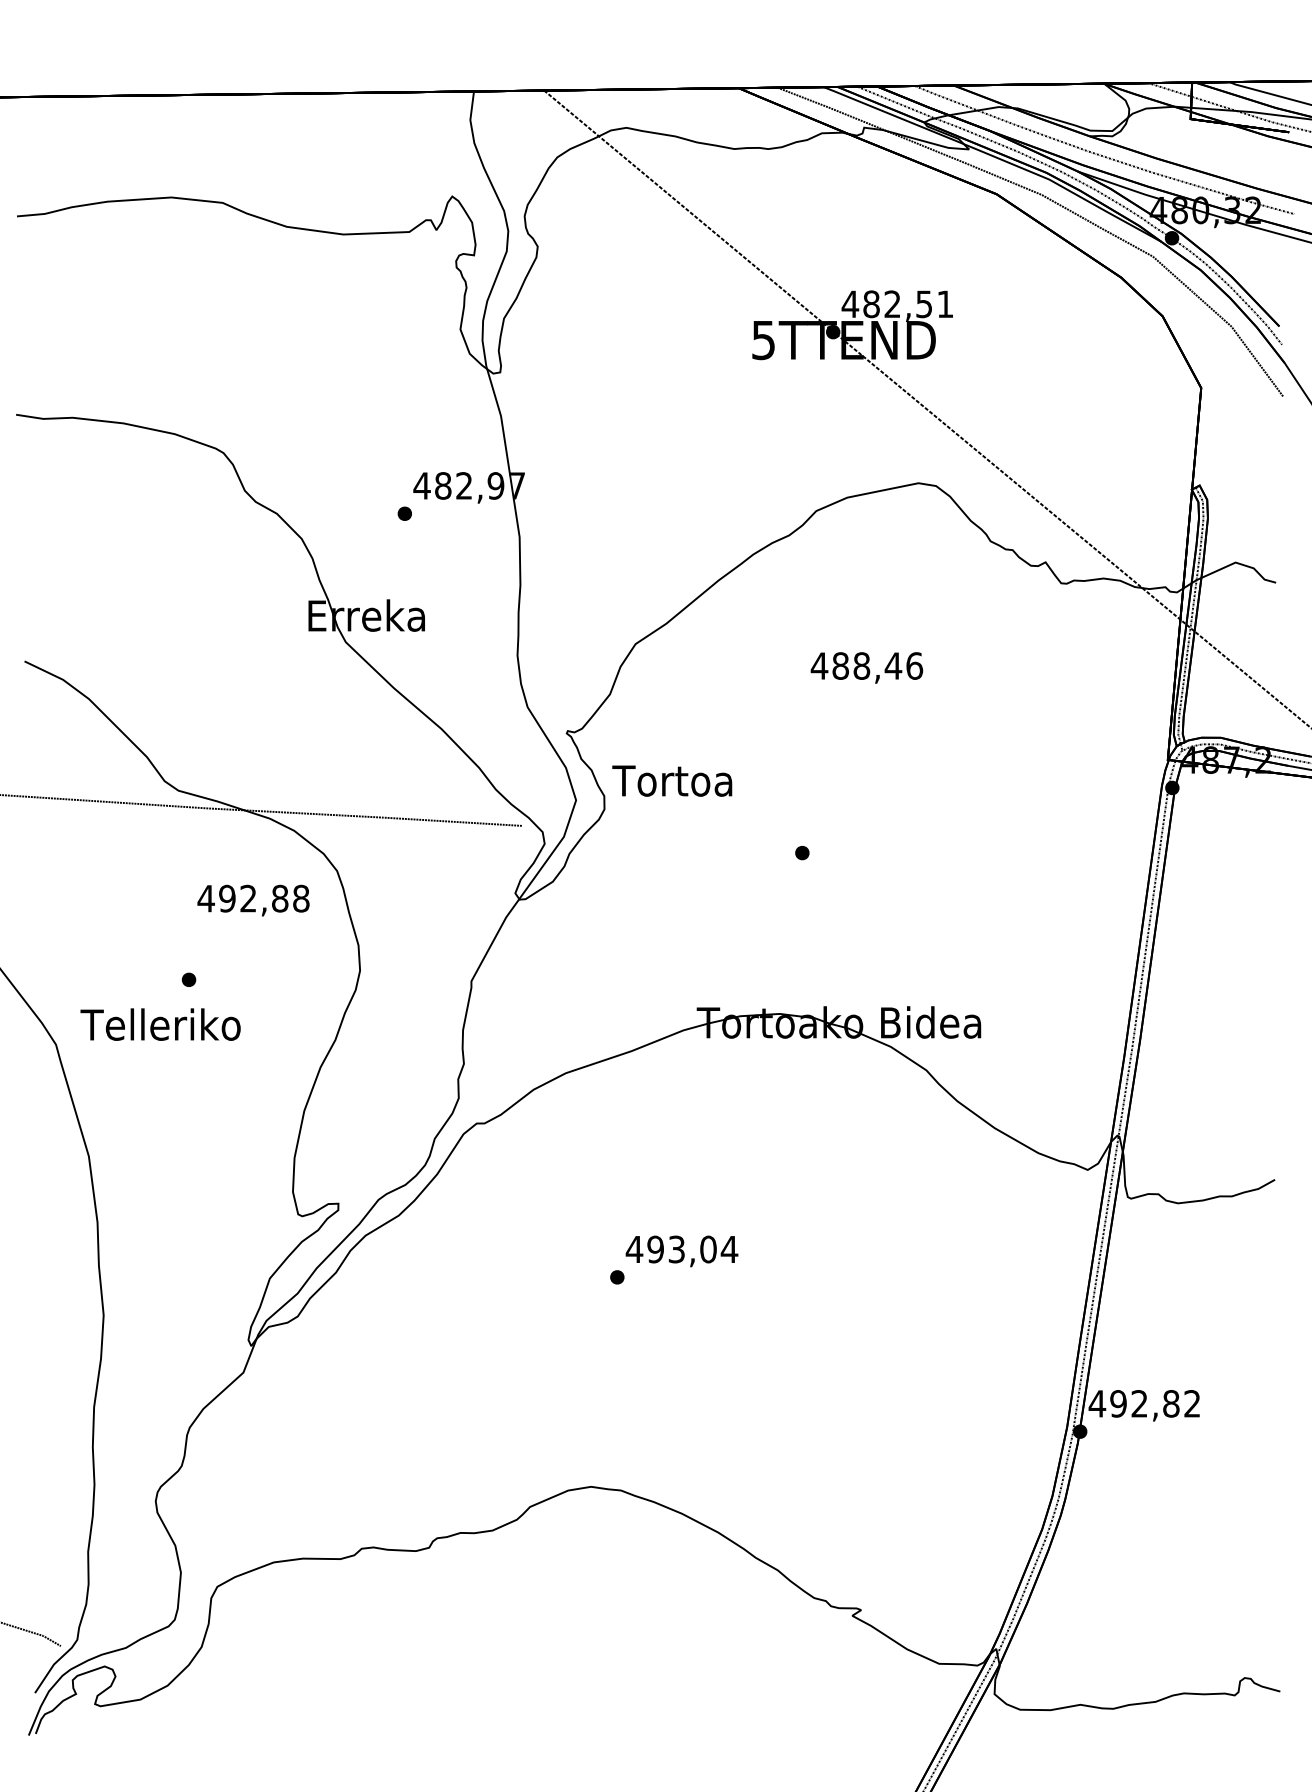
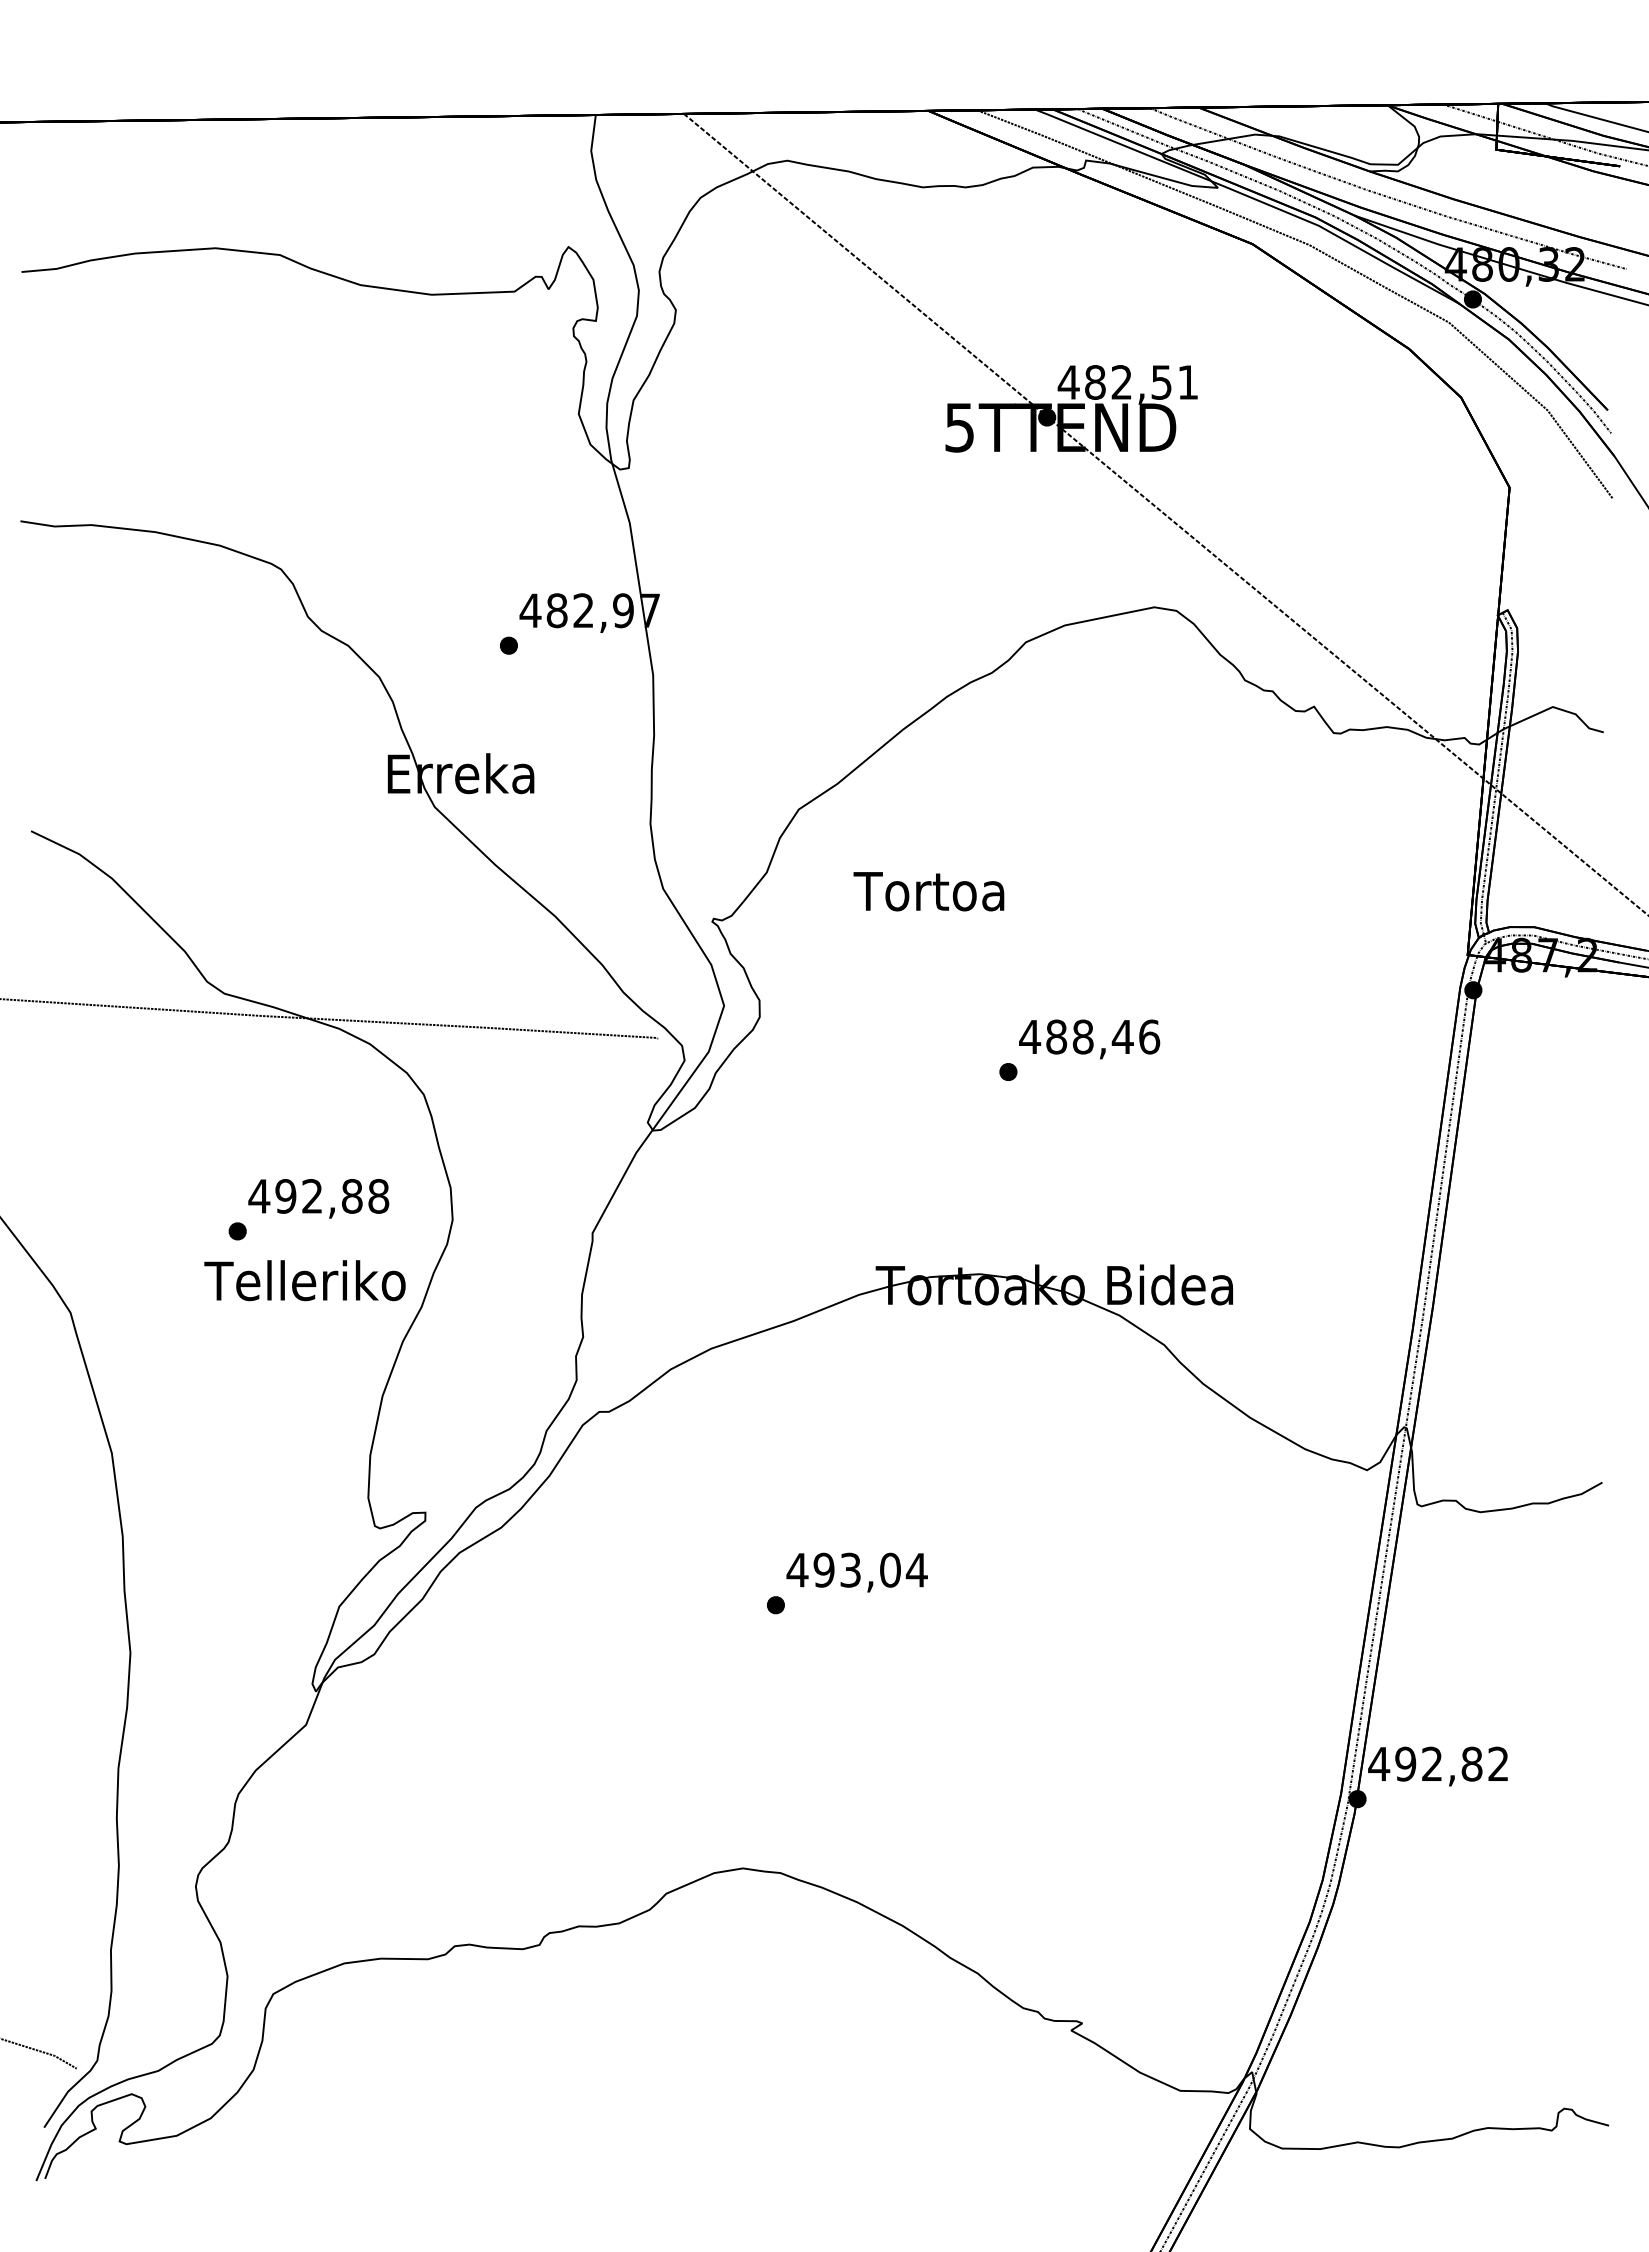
text: (866, 668) -> (1089, 1039), moved
text: (671, 781) -> (928, 891), moved
text: (253, 900) -> (318, 1198), moved
text: (160, 1024) -> (304, 1280), moved

